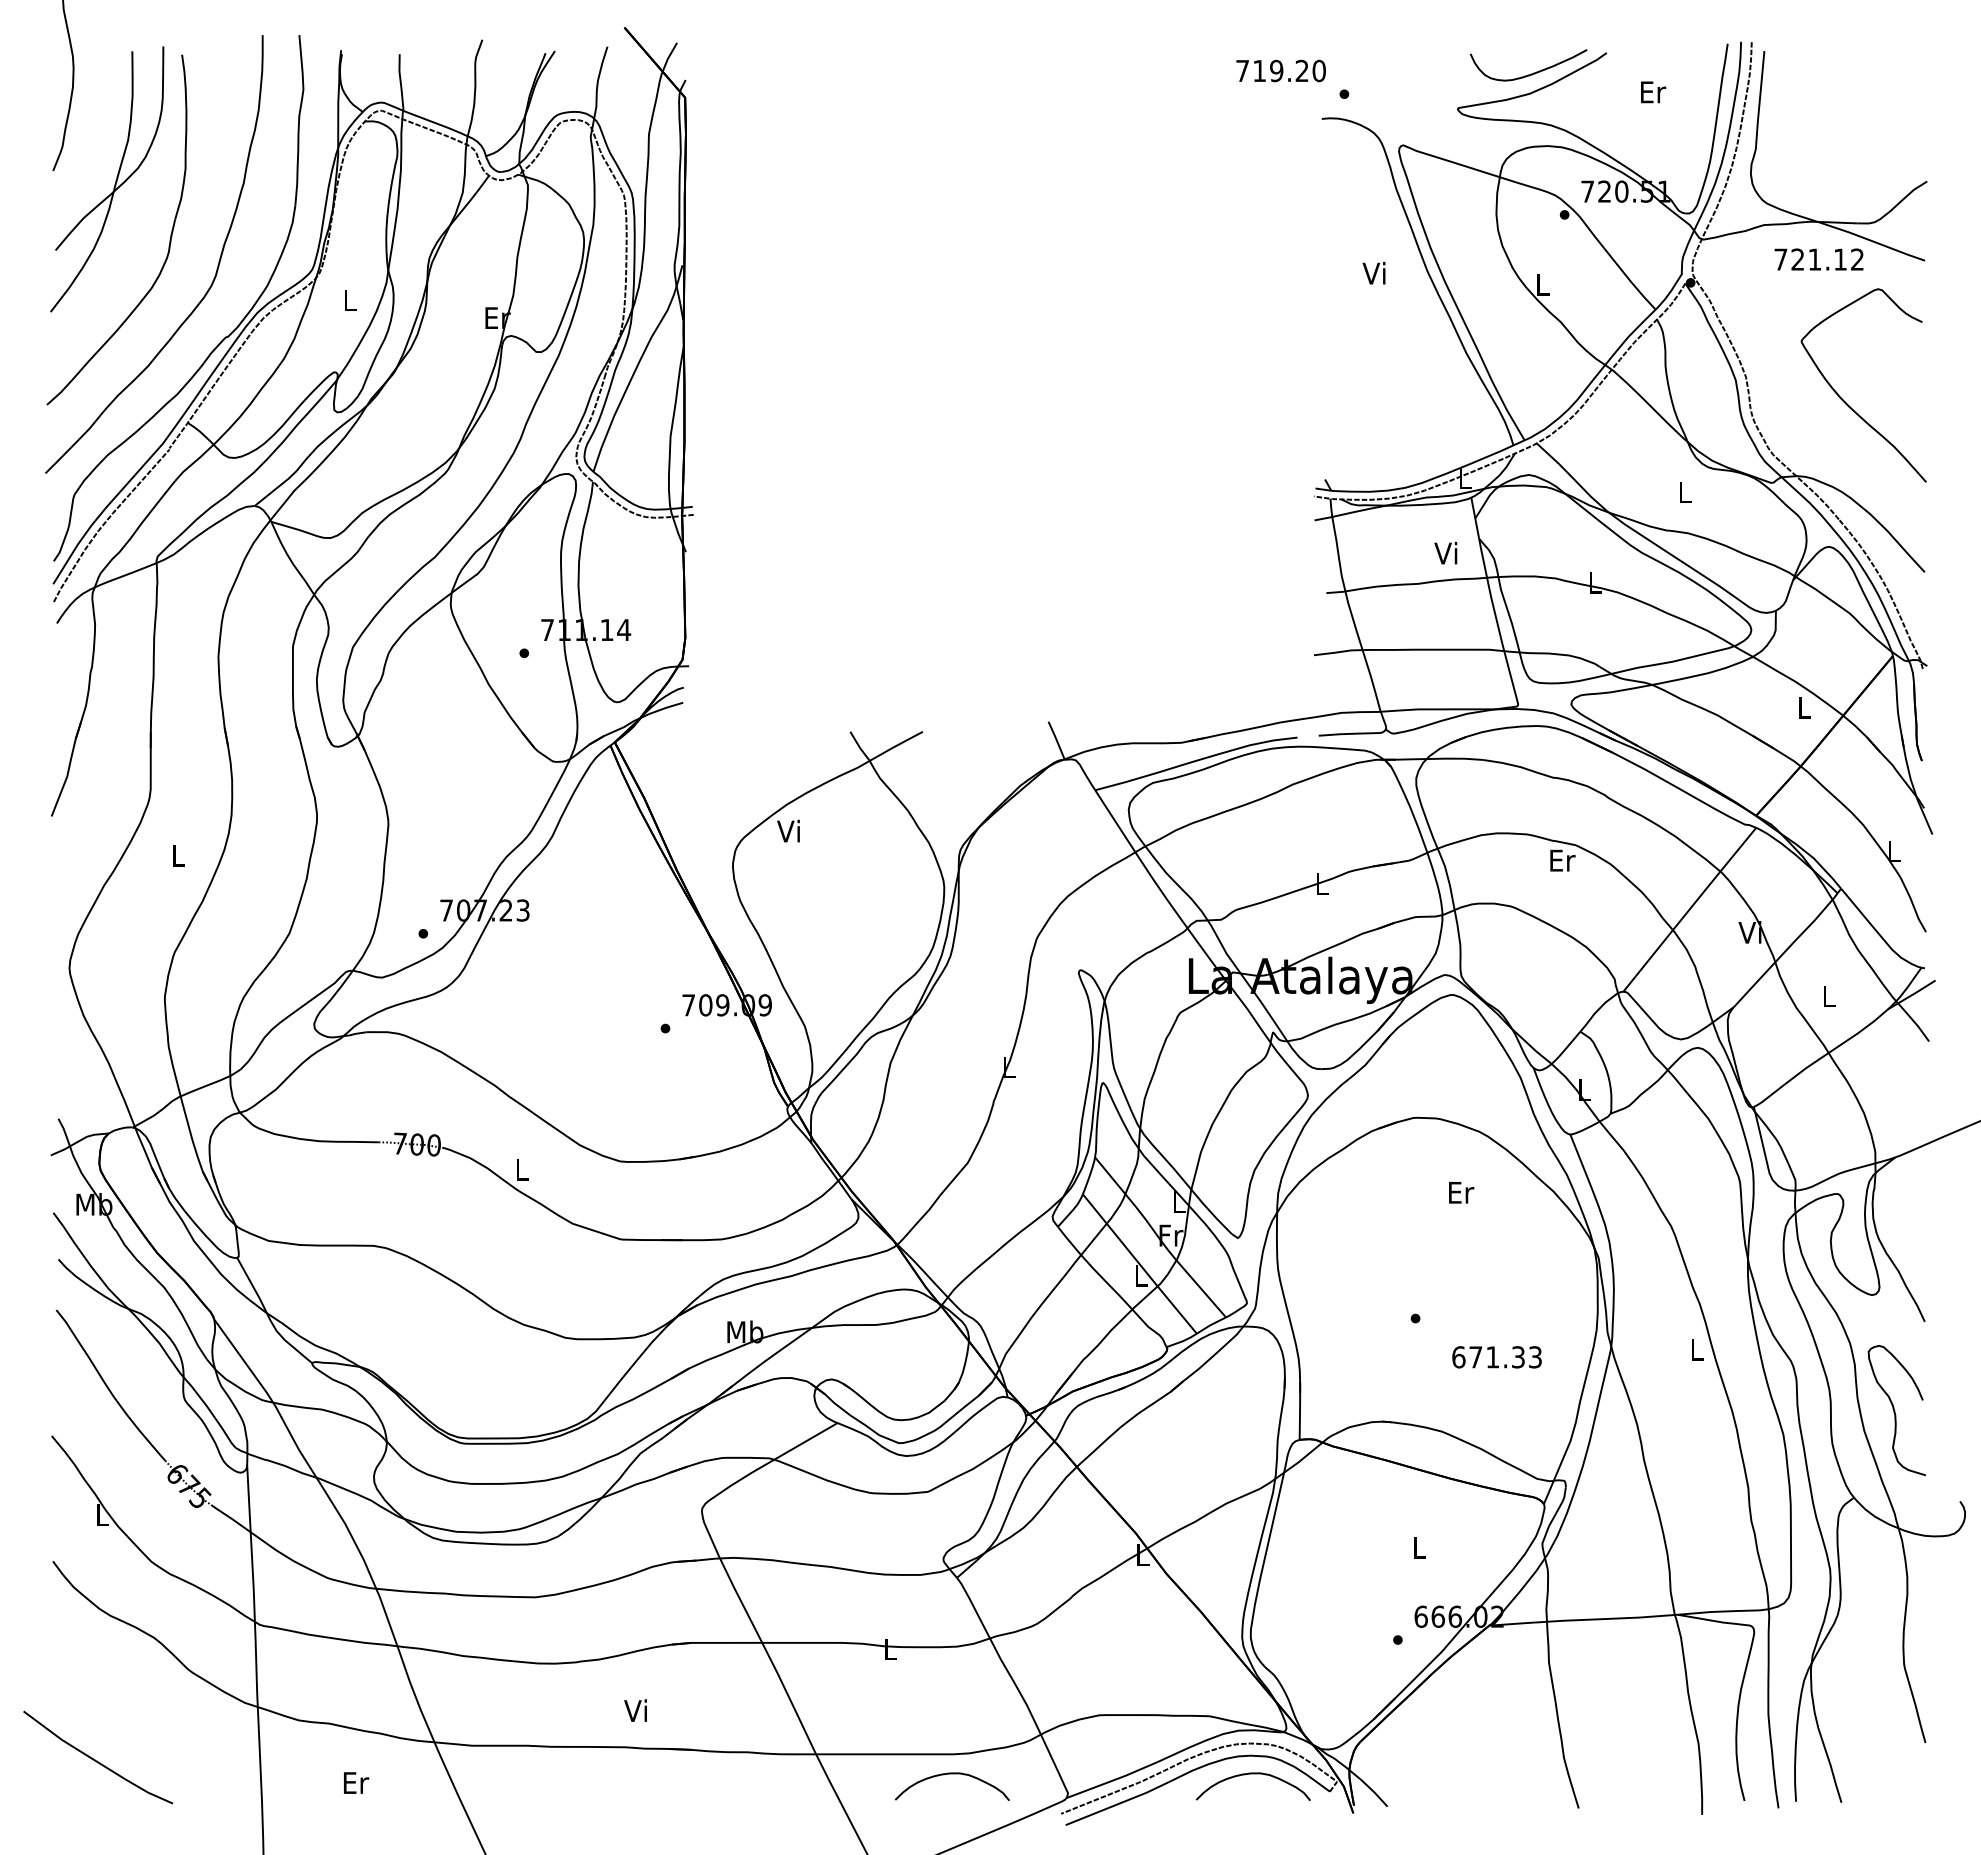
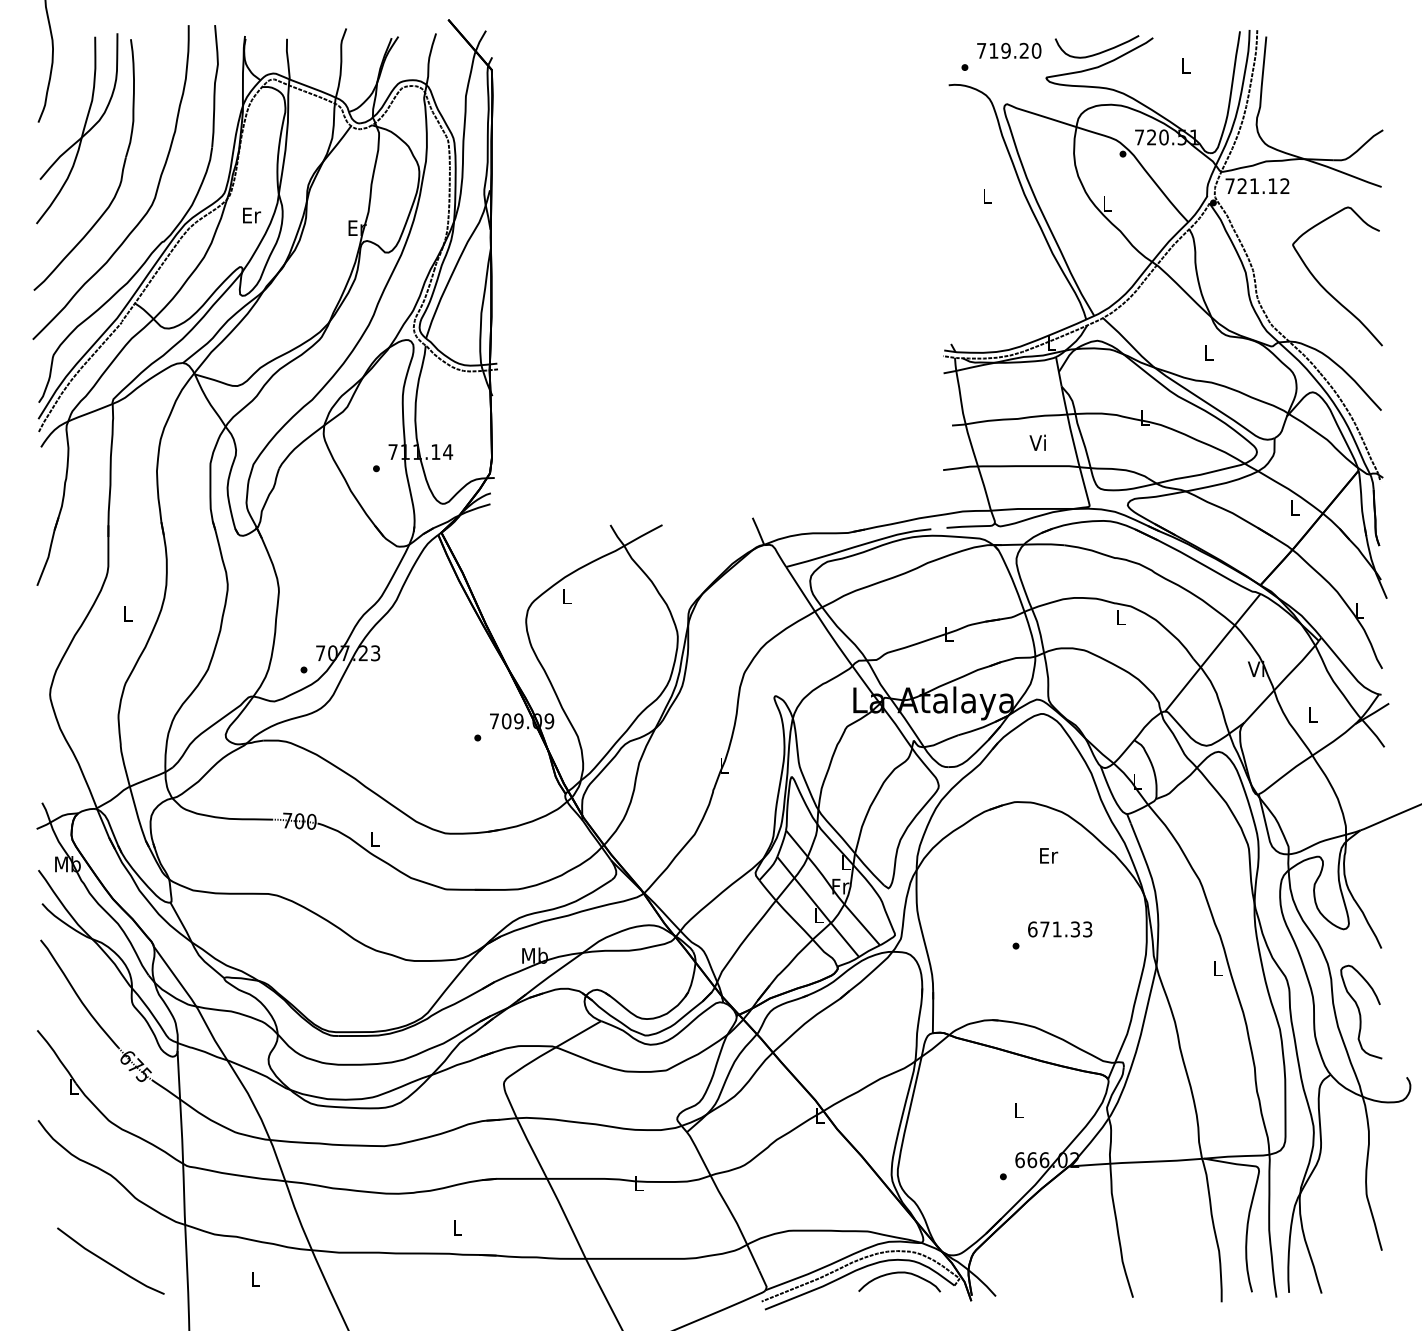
text: (1280, 70) -> (1008, 50), moved
text: (1653, 92) -> (1186, 66), Er -> L
text: (1818, 259) -> (1257, 186), moved
text: (1373, 272) -> (985, 195), Vi -> L
text: (350, 300) -> (251, 215), L -> Er
text: (1445, 552) -> (1037, 442), moved
text: (788, 830) -> (566, 595), Vi -> L
text: (1562, 860) -> (1121, 617), Er -> L
text: (1496, 1357) -> (1059, 929), moved
text: (635, 1710) -> (456, 1227), Vi -> L
curve: (97, 1760) -> (110, 1263), moved
curve: (951, 1774) -> (683, 1273), removed
text: (356, 1782) -> (256, 1279), Er -> L

